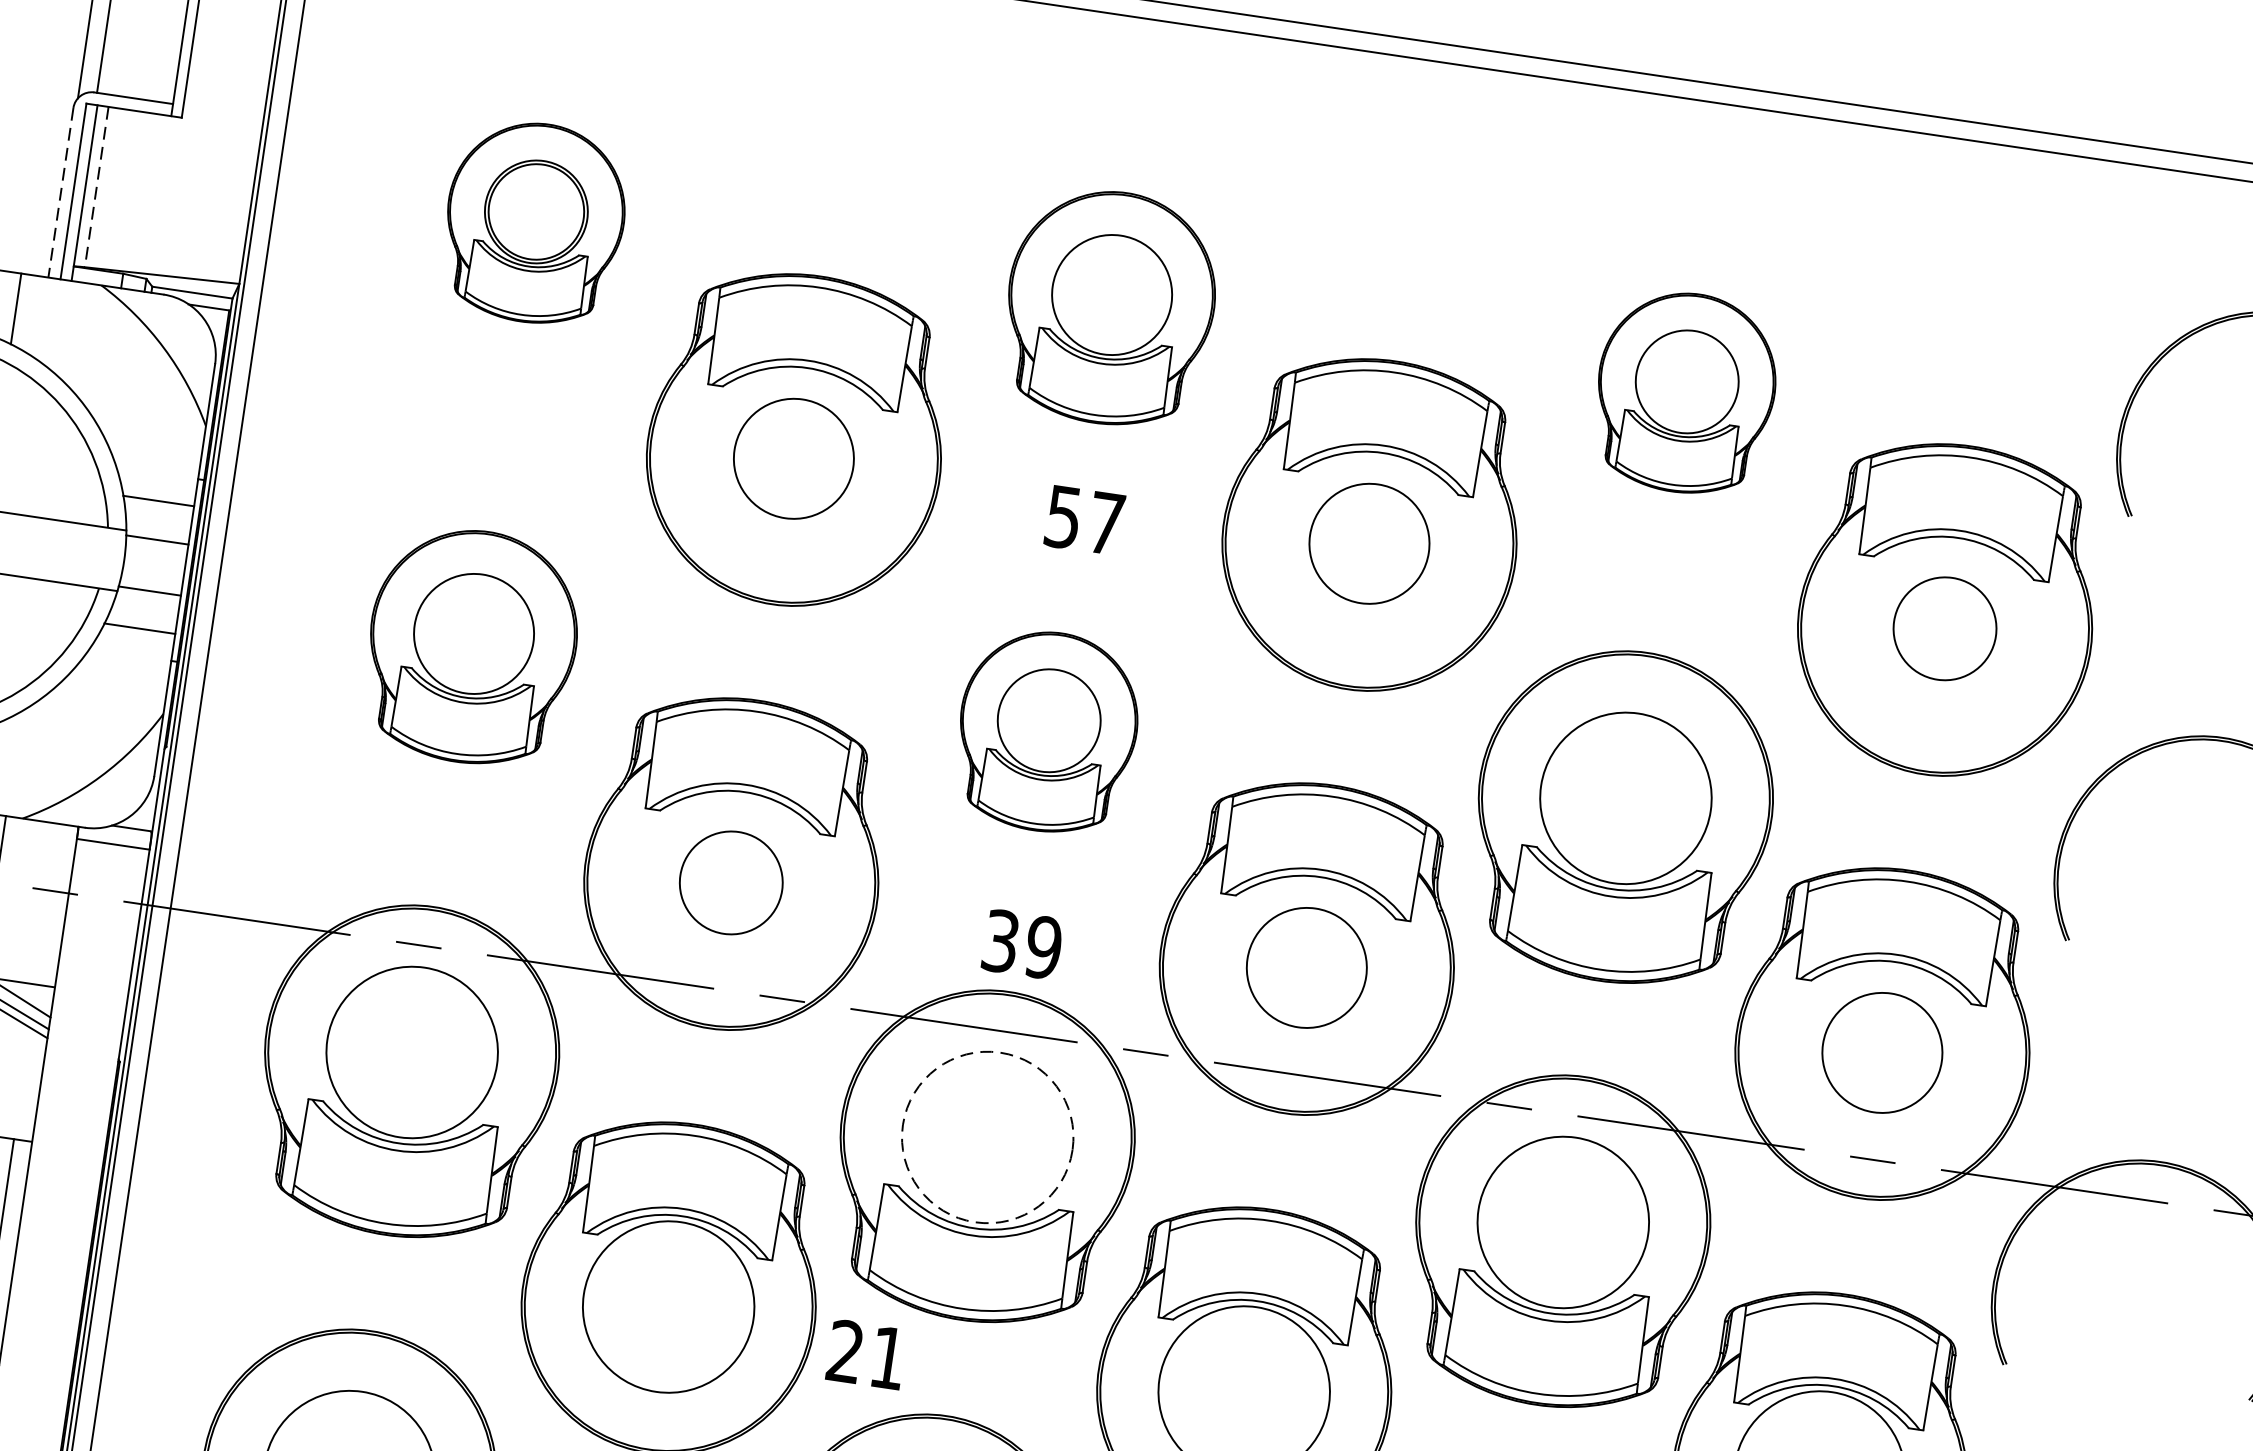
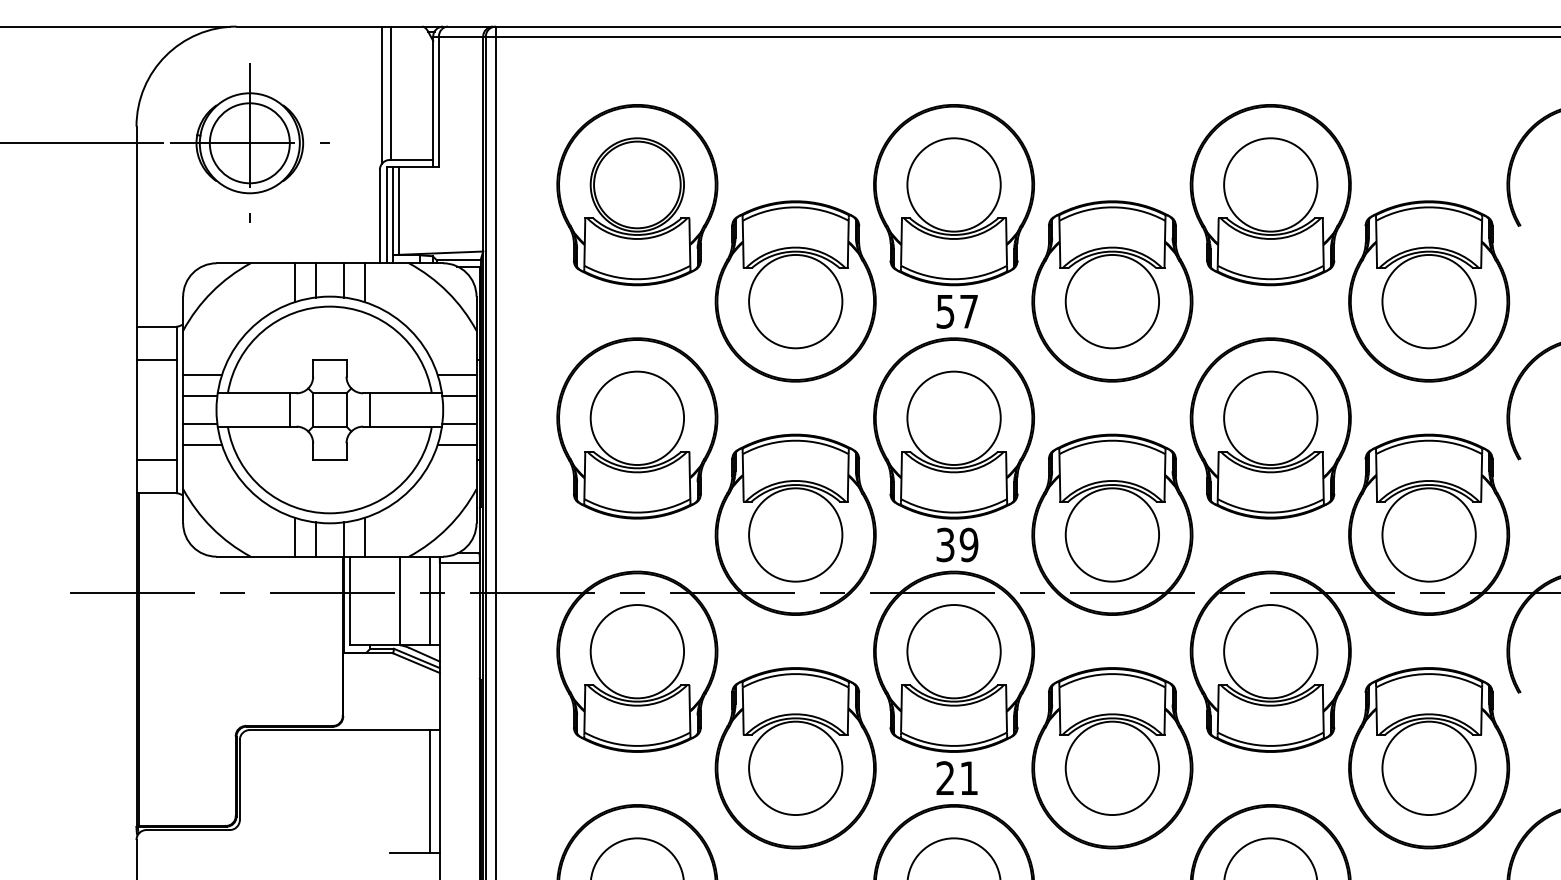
line: (96, 188) -> (398, 211), dashed -> solid
line: (60, 192) -> (379, 216), dashed -> solid
part: (534, 223) -> (637, 195), size x1.67
part: (1109, 308) -> (953, 195), size x1.43
part: (1685, 393) -> (1270, 195), size x1.67
circle: (793, 458) -> (795, 301), size x1.43
circle: (1369, 543) -> (1112, 301), size x1.43
circle: (1943, 628) -> (1428, 301), size x1.67
part: (472, 646) -> (637, 428), size x1.43
part: (1046, 731) -> (953, 428), size x1.67
circle: (731, 881) -> (795, 534), size x1.67
line: (48, 903) -> (429, 600), added
circle: (1307, 967) -> (1112, 534), size x1.43
circle: (1881, 1051) -> (1428, 534), size x1.43
circle: (986, 1137) -> (953, 651), dashed -> solid
text: (865, 1353) -> (956, 777), moved

